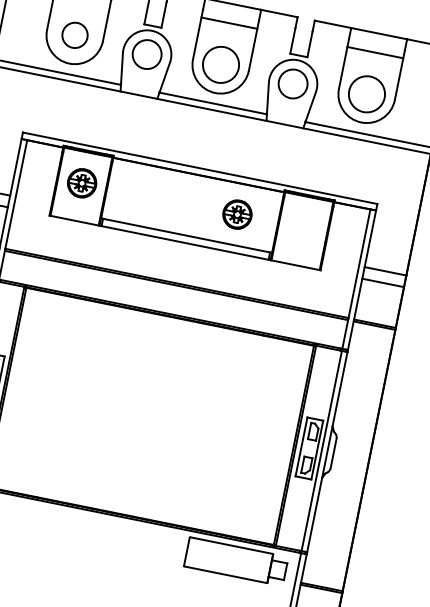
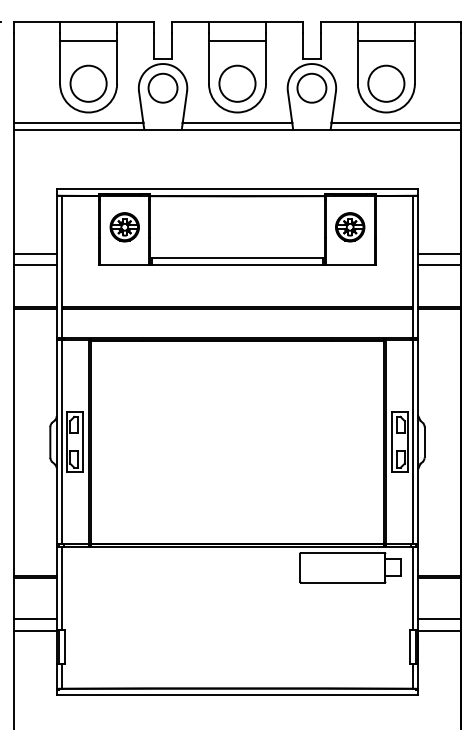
circle: (75, 35) -> (88, 83), size x1.43
part: (237, 214) -> (350, 227), moved

